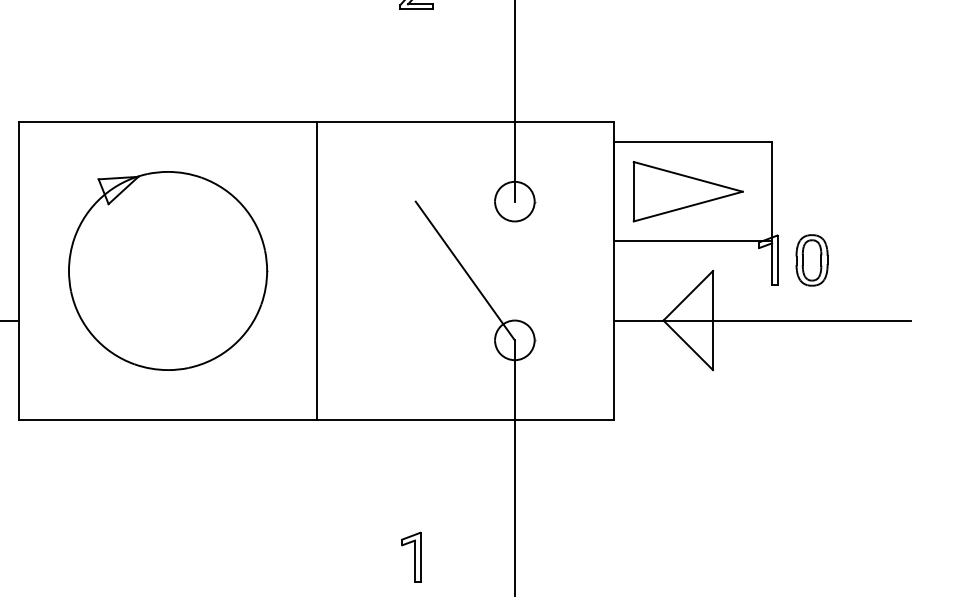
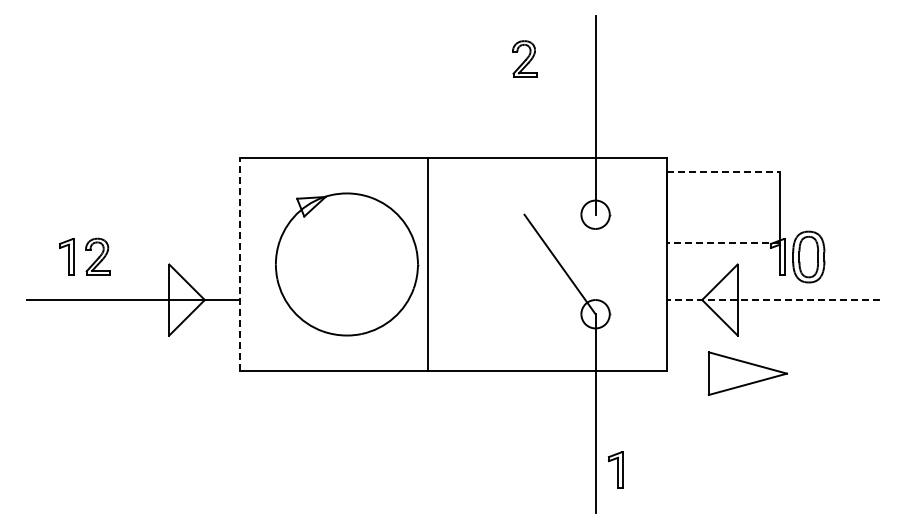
line: (693, 142) -> (723, 172), solid -> dashed
part: (687, 191) -> (747, 373), moved
line: (693, 241) -> (723, 243), solid -> dashed
part: (811, 259) -> (808, 256), size x1.4
line: (19, 271) -> (240, 264), solid -> dashed
line: (316, 271) -> (427, 264), moved
line: (762, 321) -> (773, 300), solid -> dashed
part: (411, 556) -> (615, 469), moved

